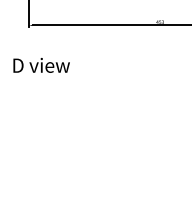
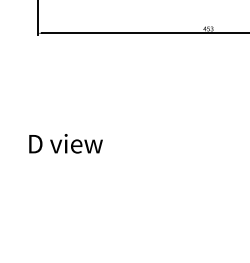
text: (41, 65) -> (65, 143), moved

